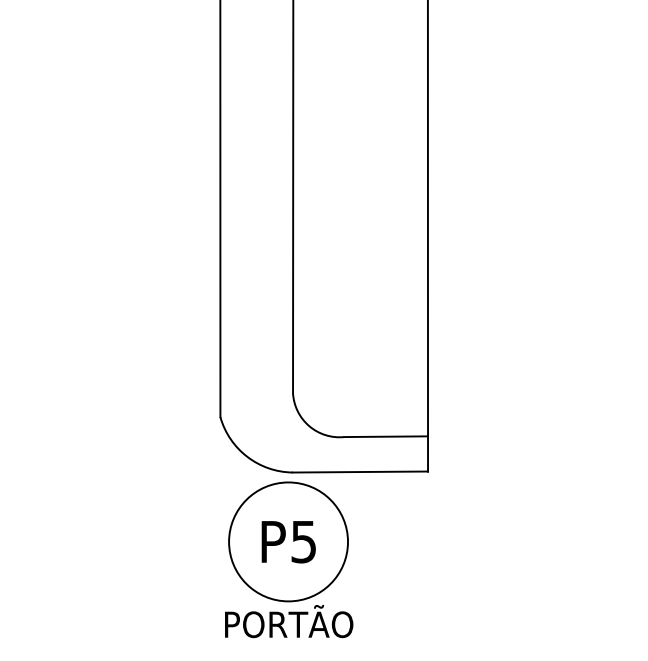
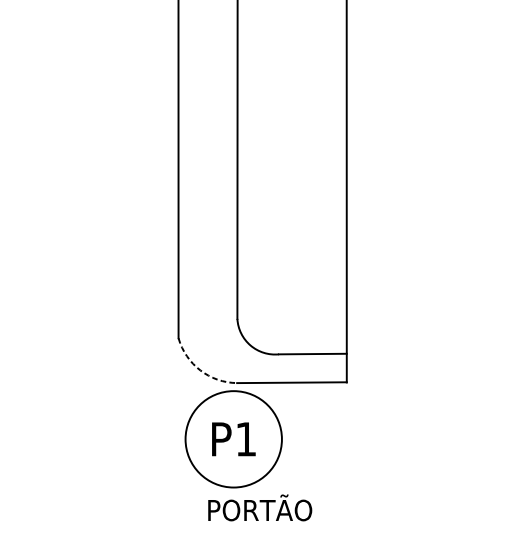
arc: (247, 456) -> (200, 370), solid -> dashed
text: (303, 542) -> (245, 439), P5 -> P1
text: (289, 621) -> (260, 507), moved

